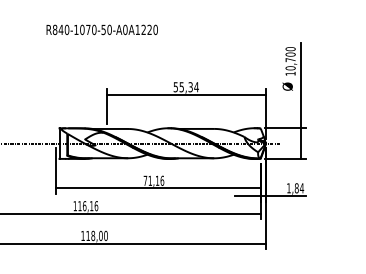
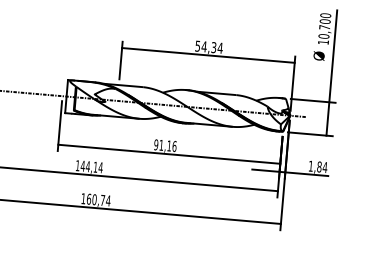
text: (181, 87) -> (203, 47), 55,34 -> 54,34
text: (145, 180) -> (156, 144), 71,16 -> 91,16
text: (88, 206) -> (92, 167), 116,16 -> 144,14
text: (96, 235) -> (98, 199), 118,00 -> 160,74

